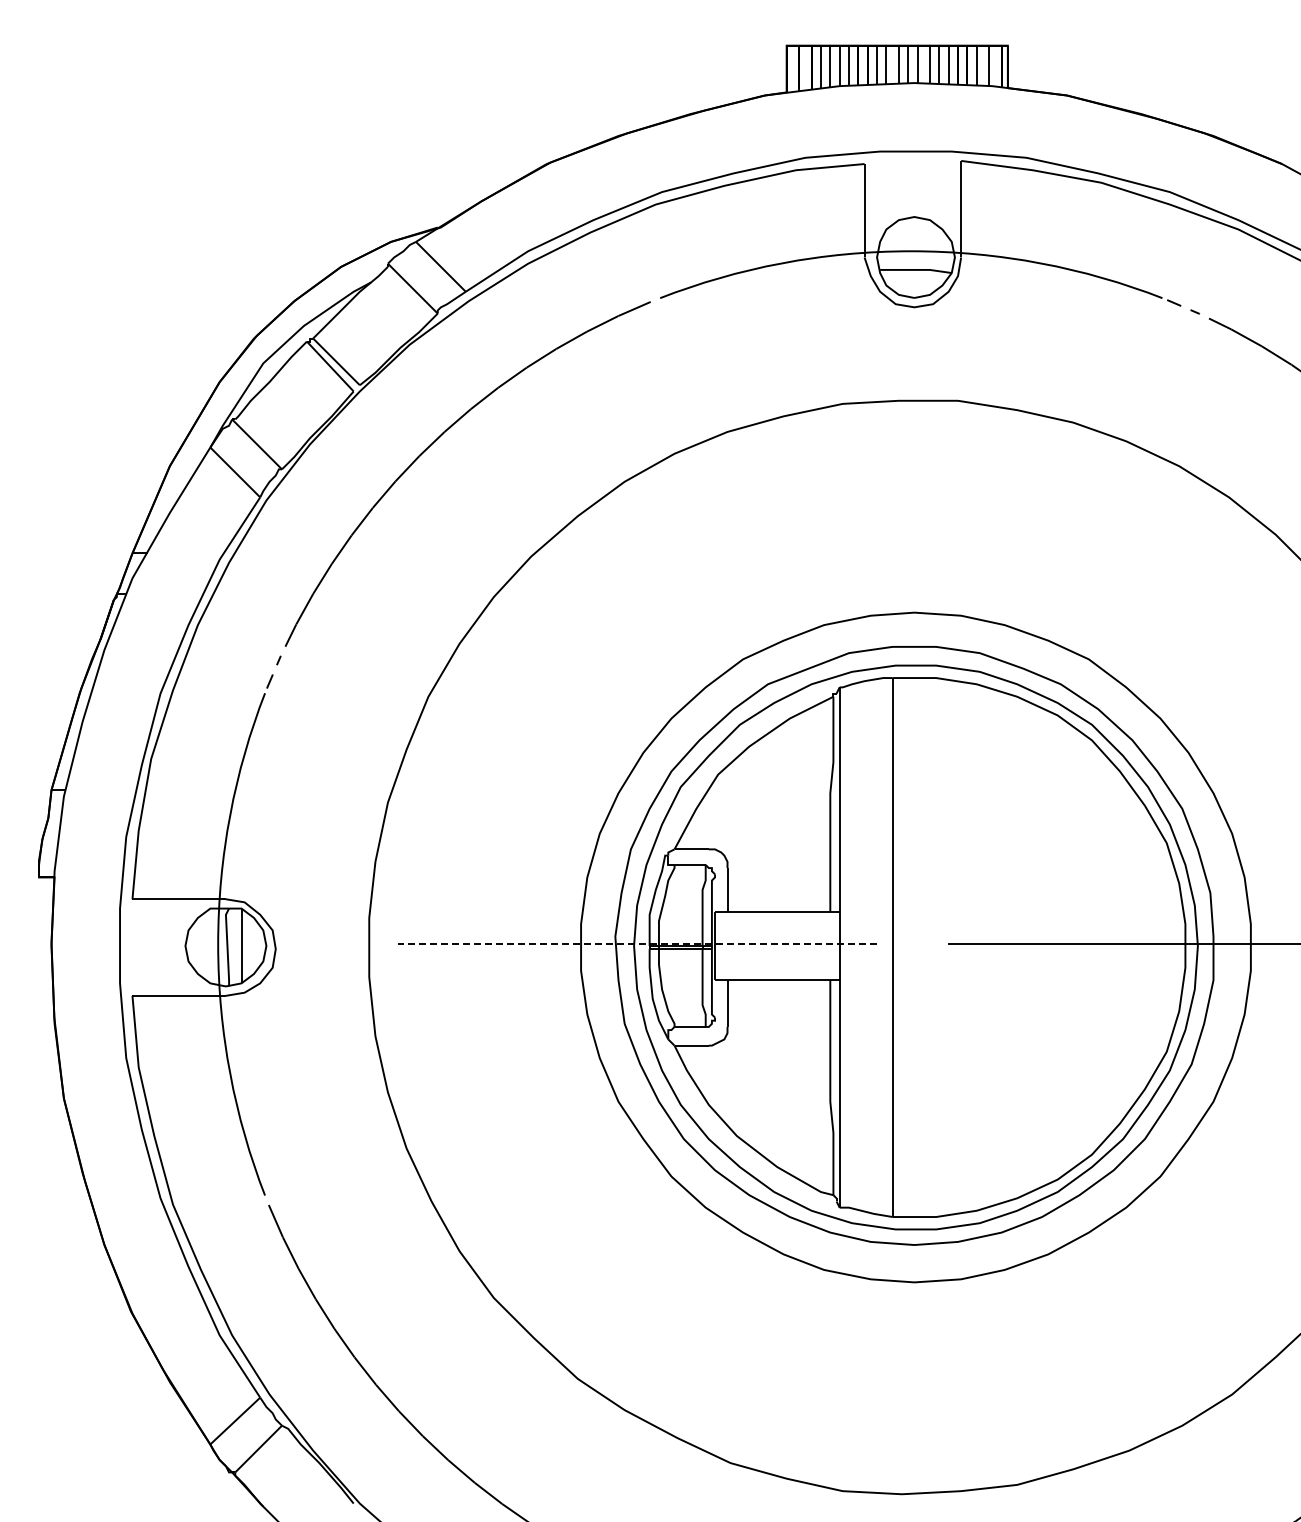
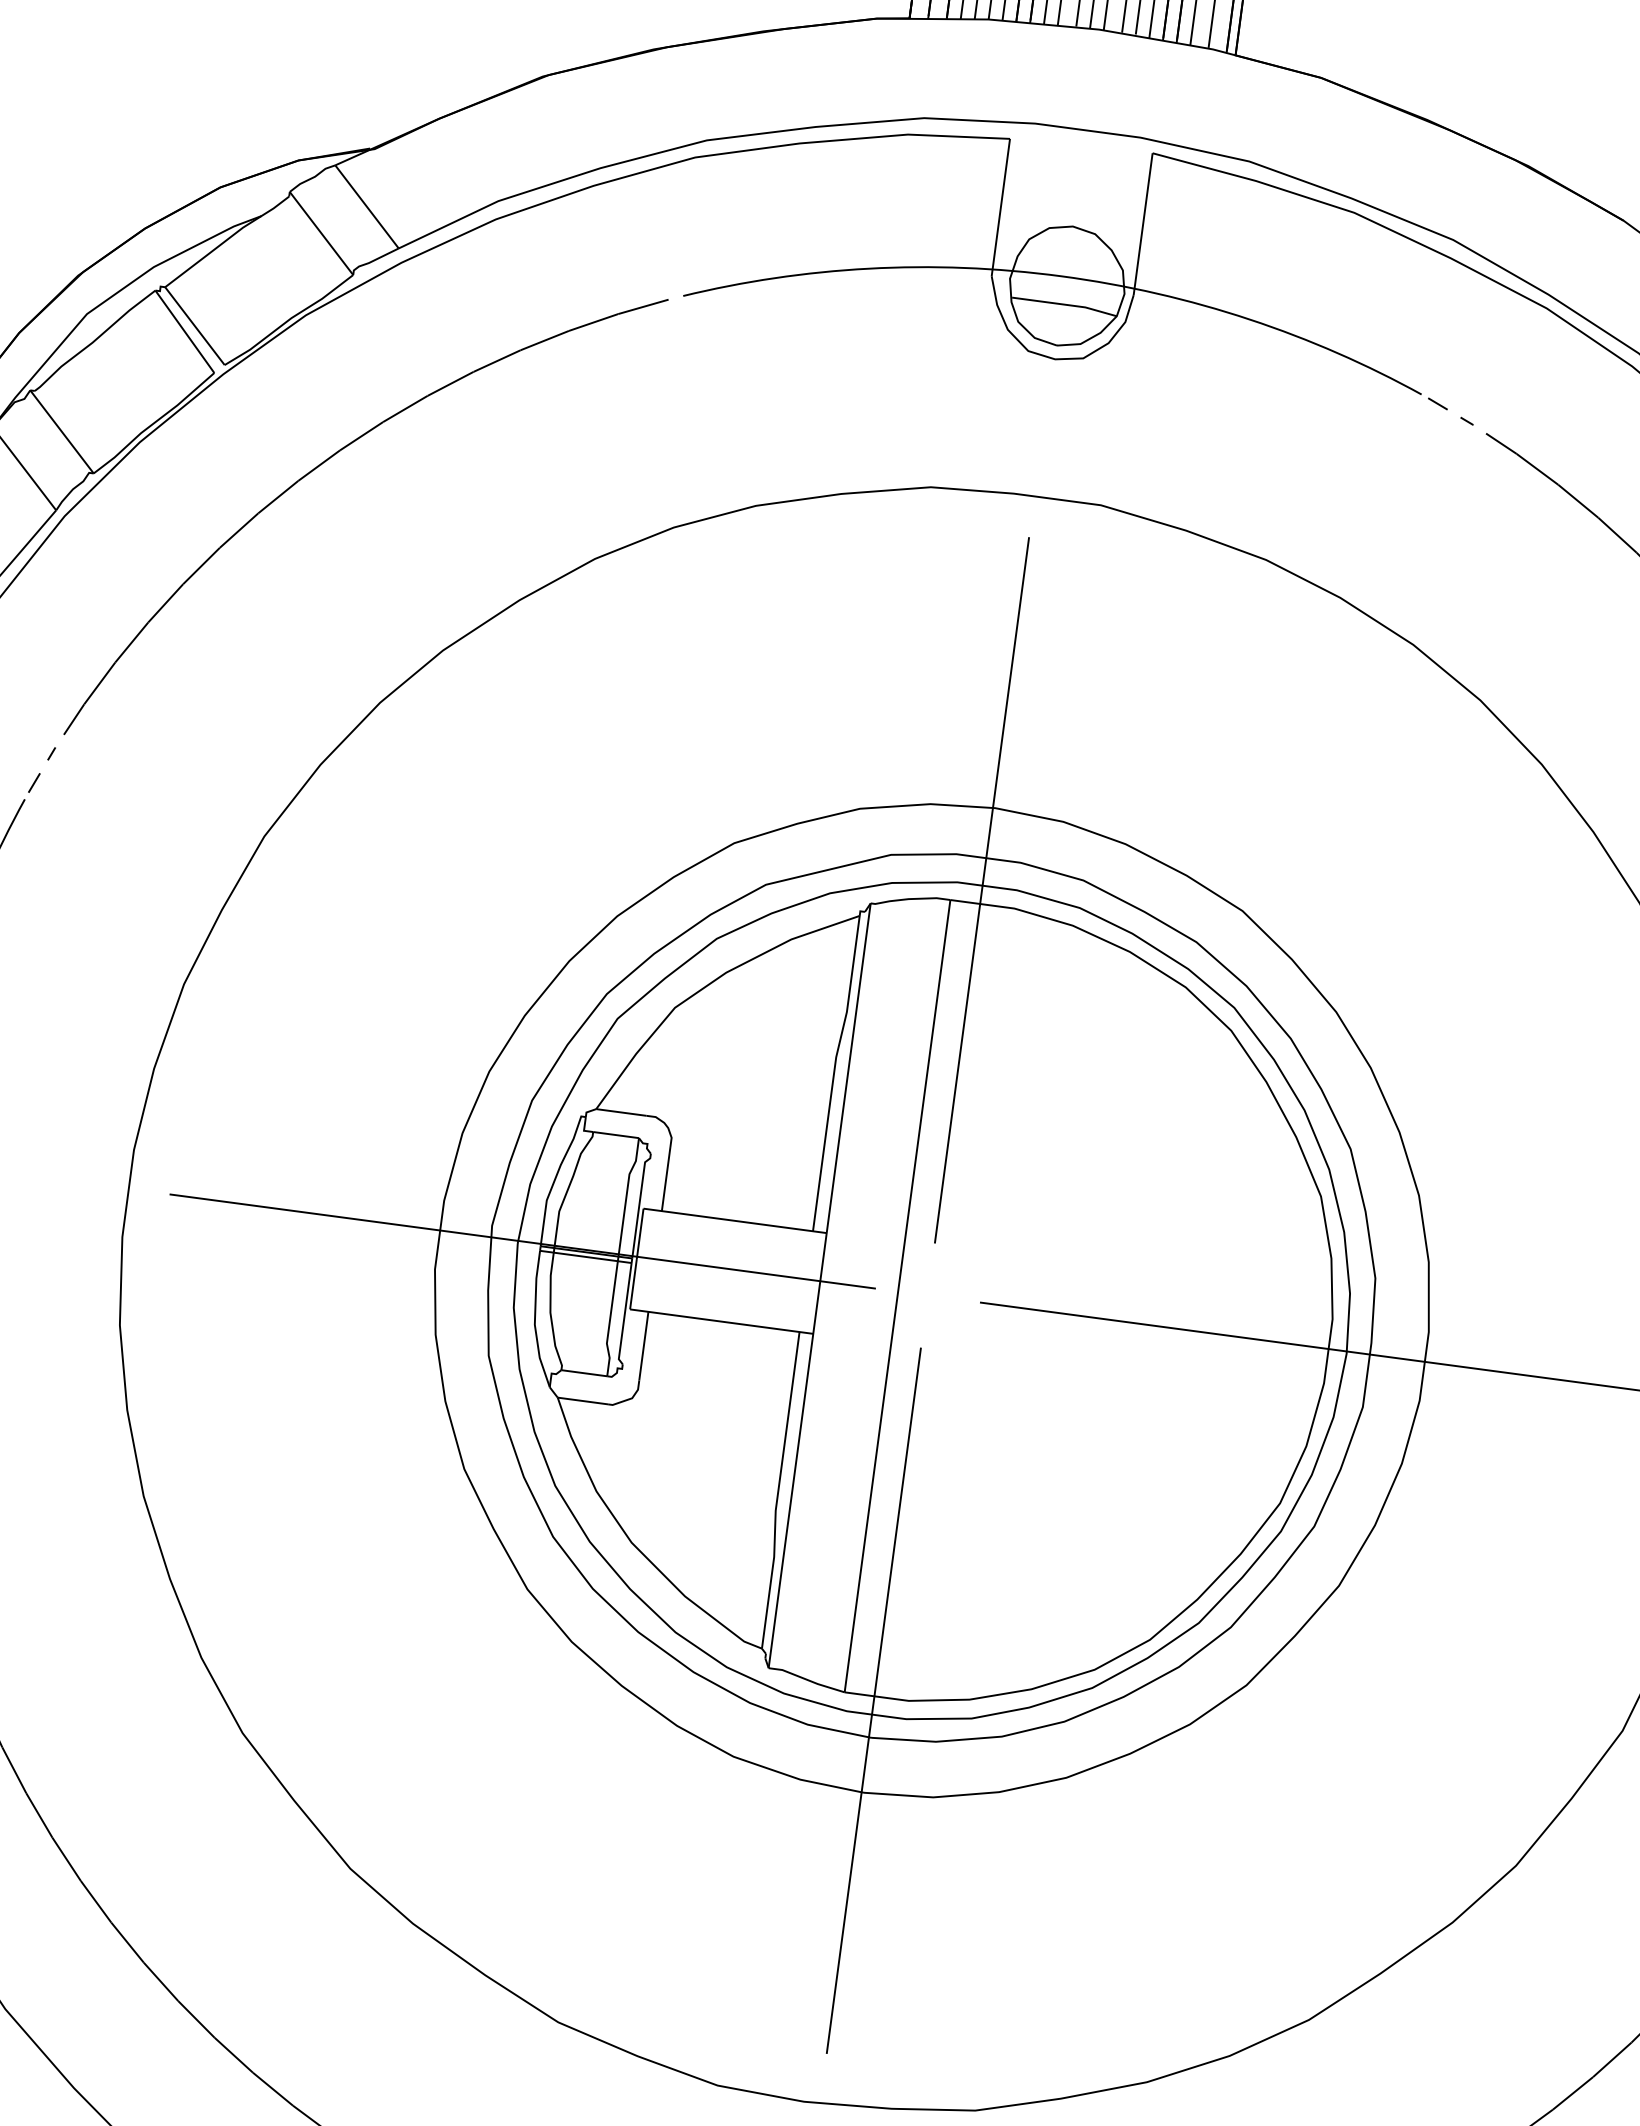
line: (912, 668) -> (981, 889), added
line: (637, 944) -> (523, 1241), dashed -> solid
line: (912, 1219) -> (873, 1699), added

